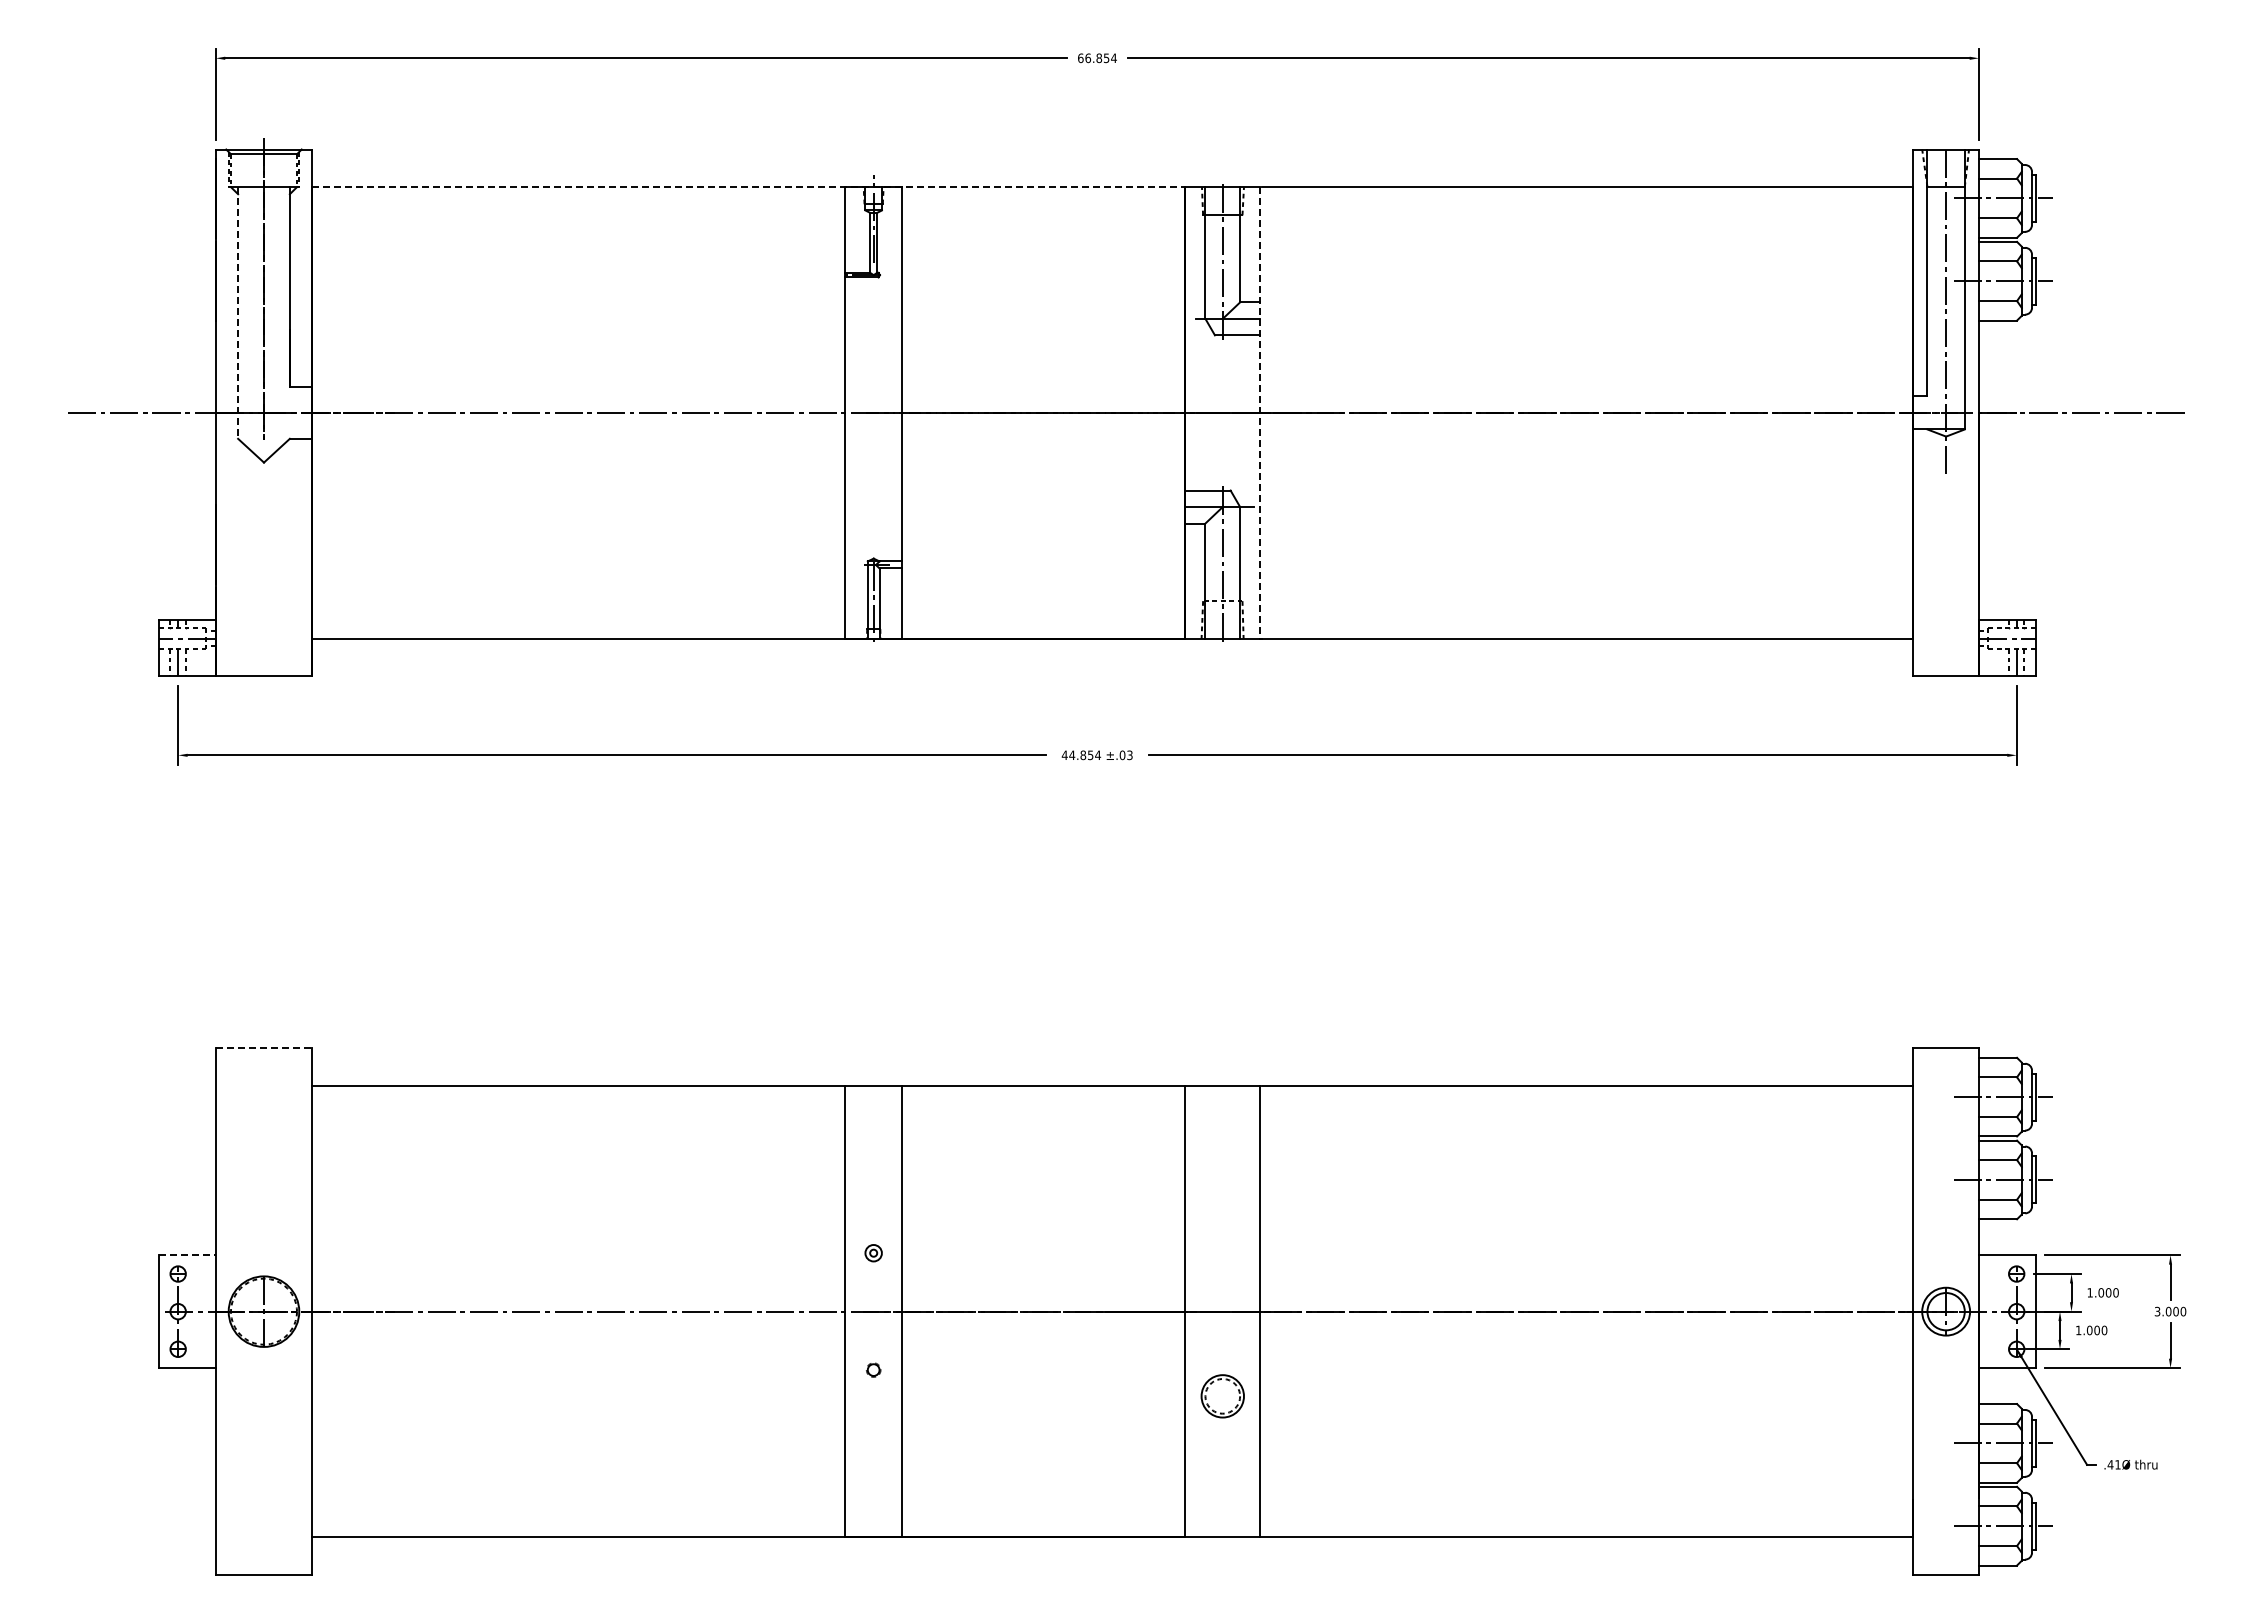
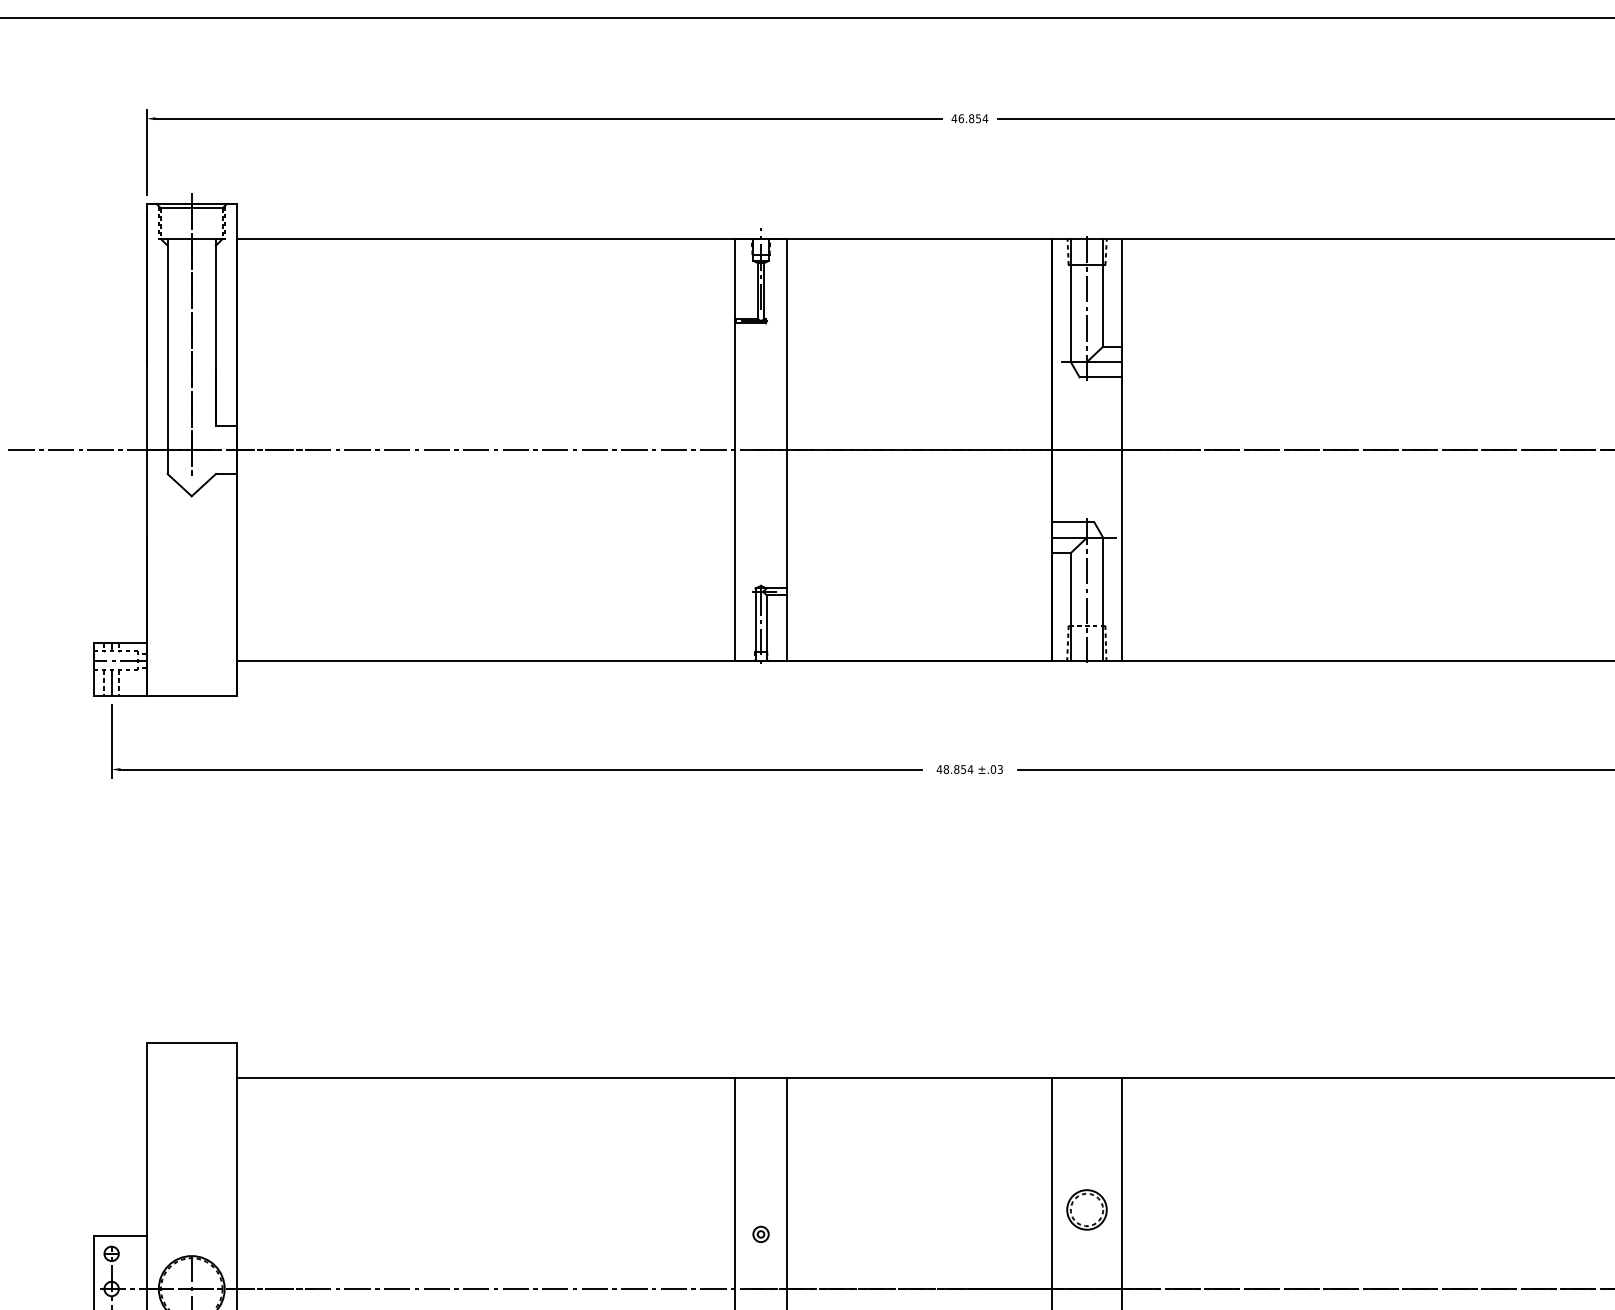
text: (1080, 58) -> (954, 118), 66.854 -> 46.854
line: (749, 187) -> (645, 239), dashed -> solid
line: (238, 312) -> (167, 356), dashed -> solid
line: (1260, 412) -> (1122, 449), dashed -> solid
text: (1072, 755) -> (946, 769), 44.854 -> 48.854
line: (264, 1048) -> (192, 1043), dashed -> solid
part: (1222, 1226) -> (1086, 1209), added
line: (188, 1255) -> (121, 1236), dashed -> solid

